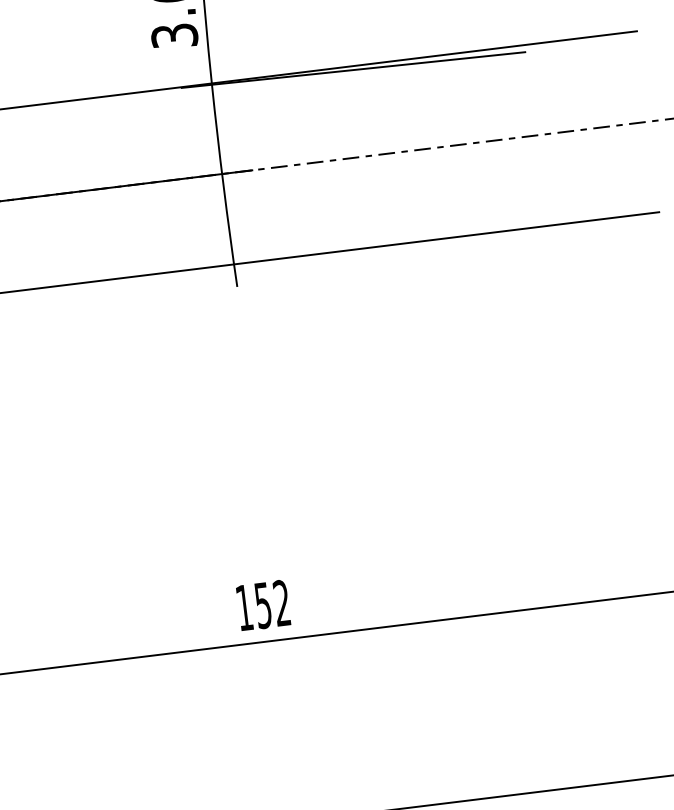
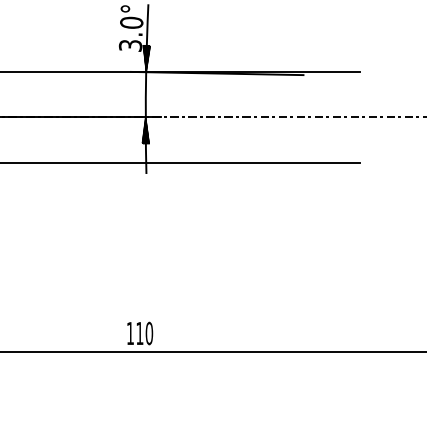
hatch: (209, 57) -> (146, 58), added
hatch: (224, 200) -> (145, 130), added
text: (272, 604) -> (144, 333), 152 -> 110

